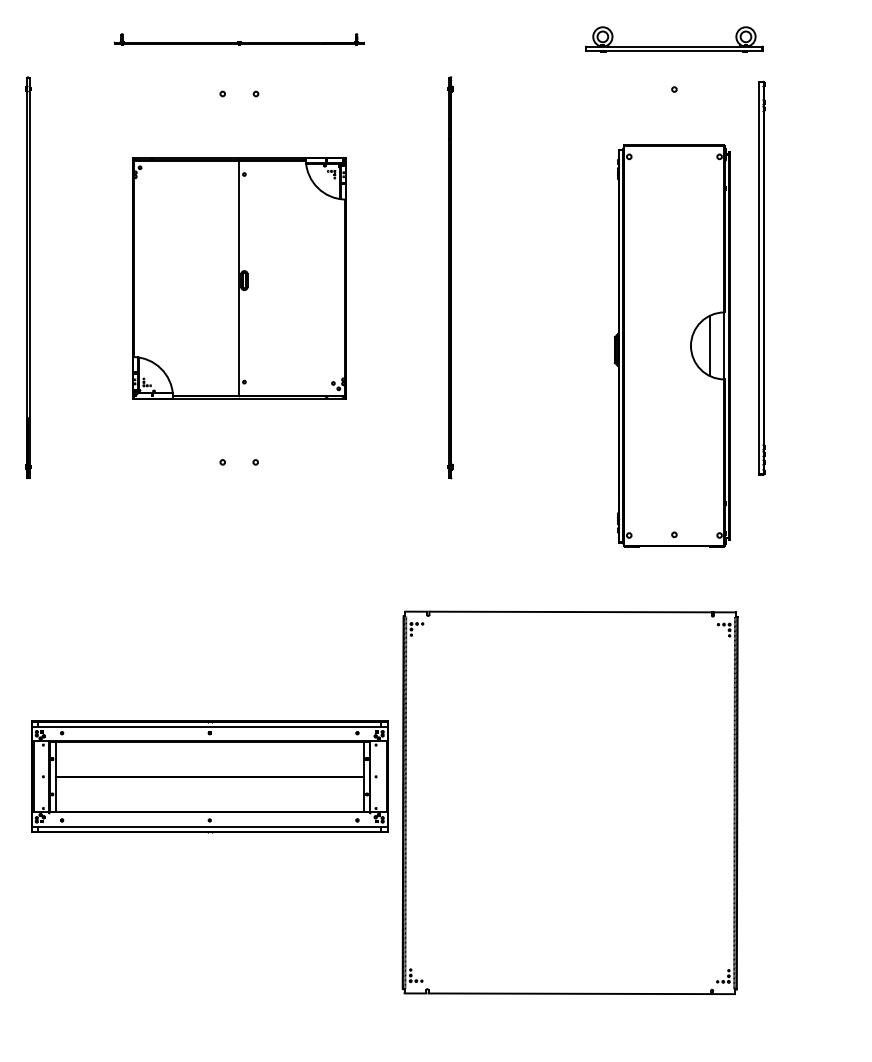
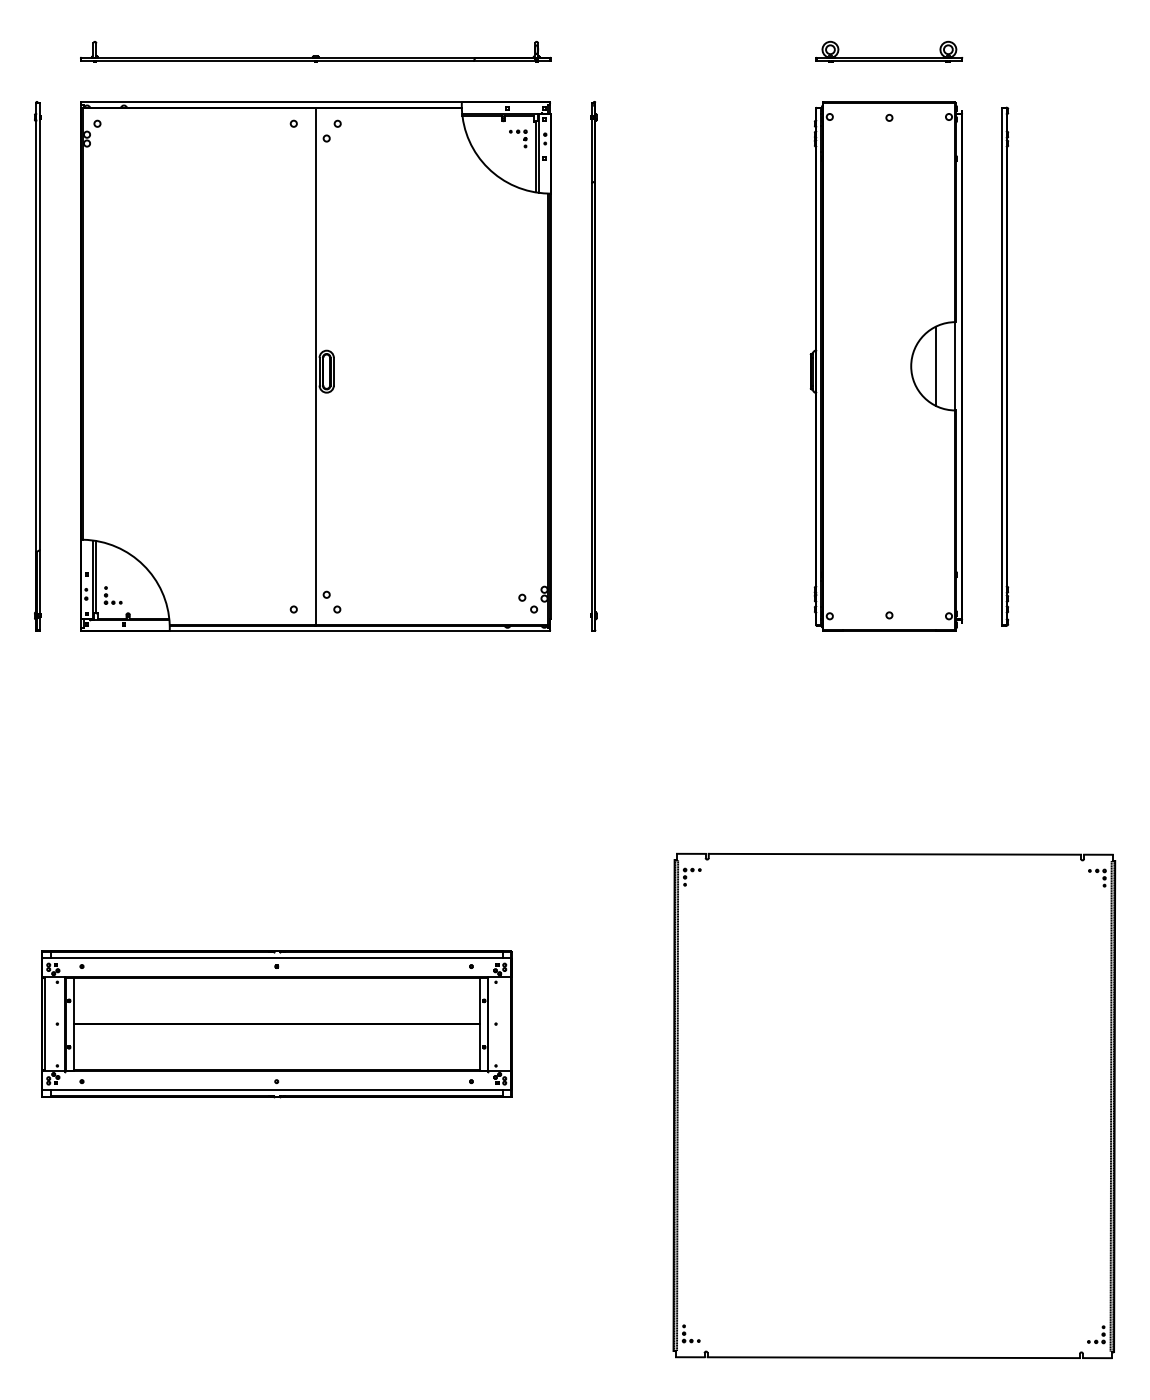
part: (239, 39) -> (315, 51), size x1.43
part: (674, 39) -> (889, 51), size x0.62
part: (239, 278) -> (315, 367), size x1.67
part: (671, 345) -> (885, 365), moved
part: (569, 802) -> (893, 1105), moved

